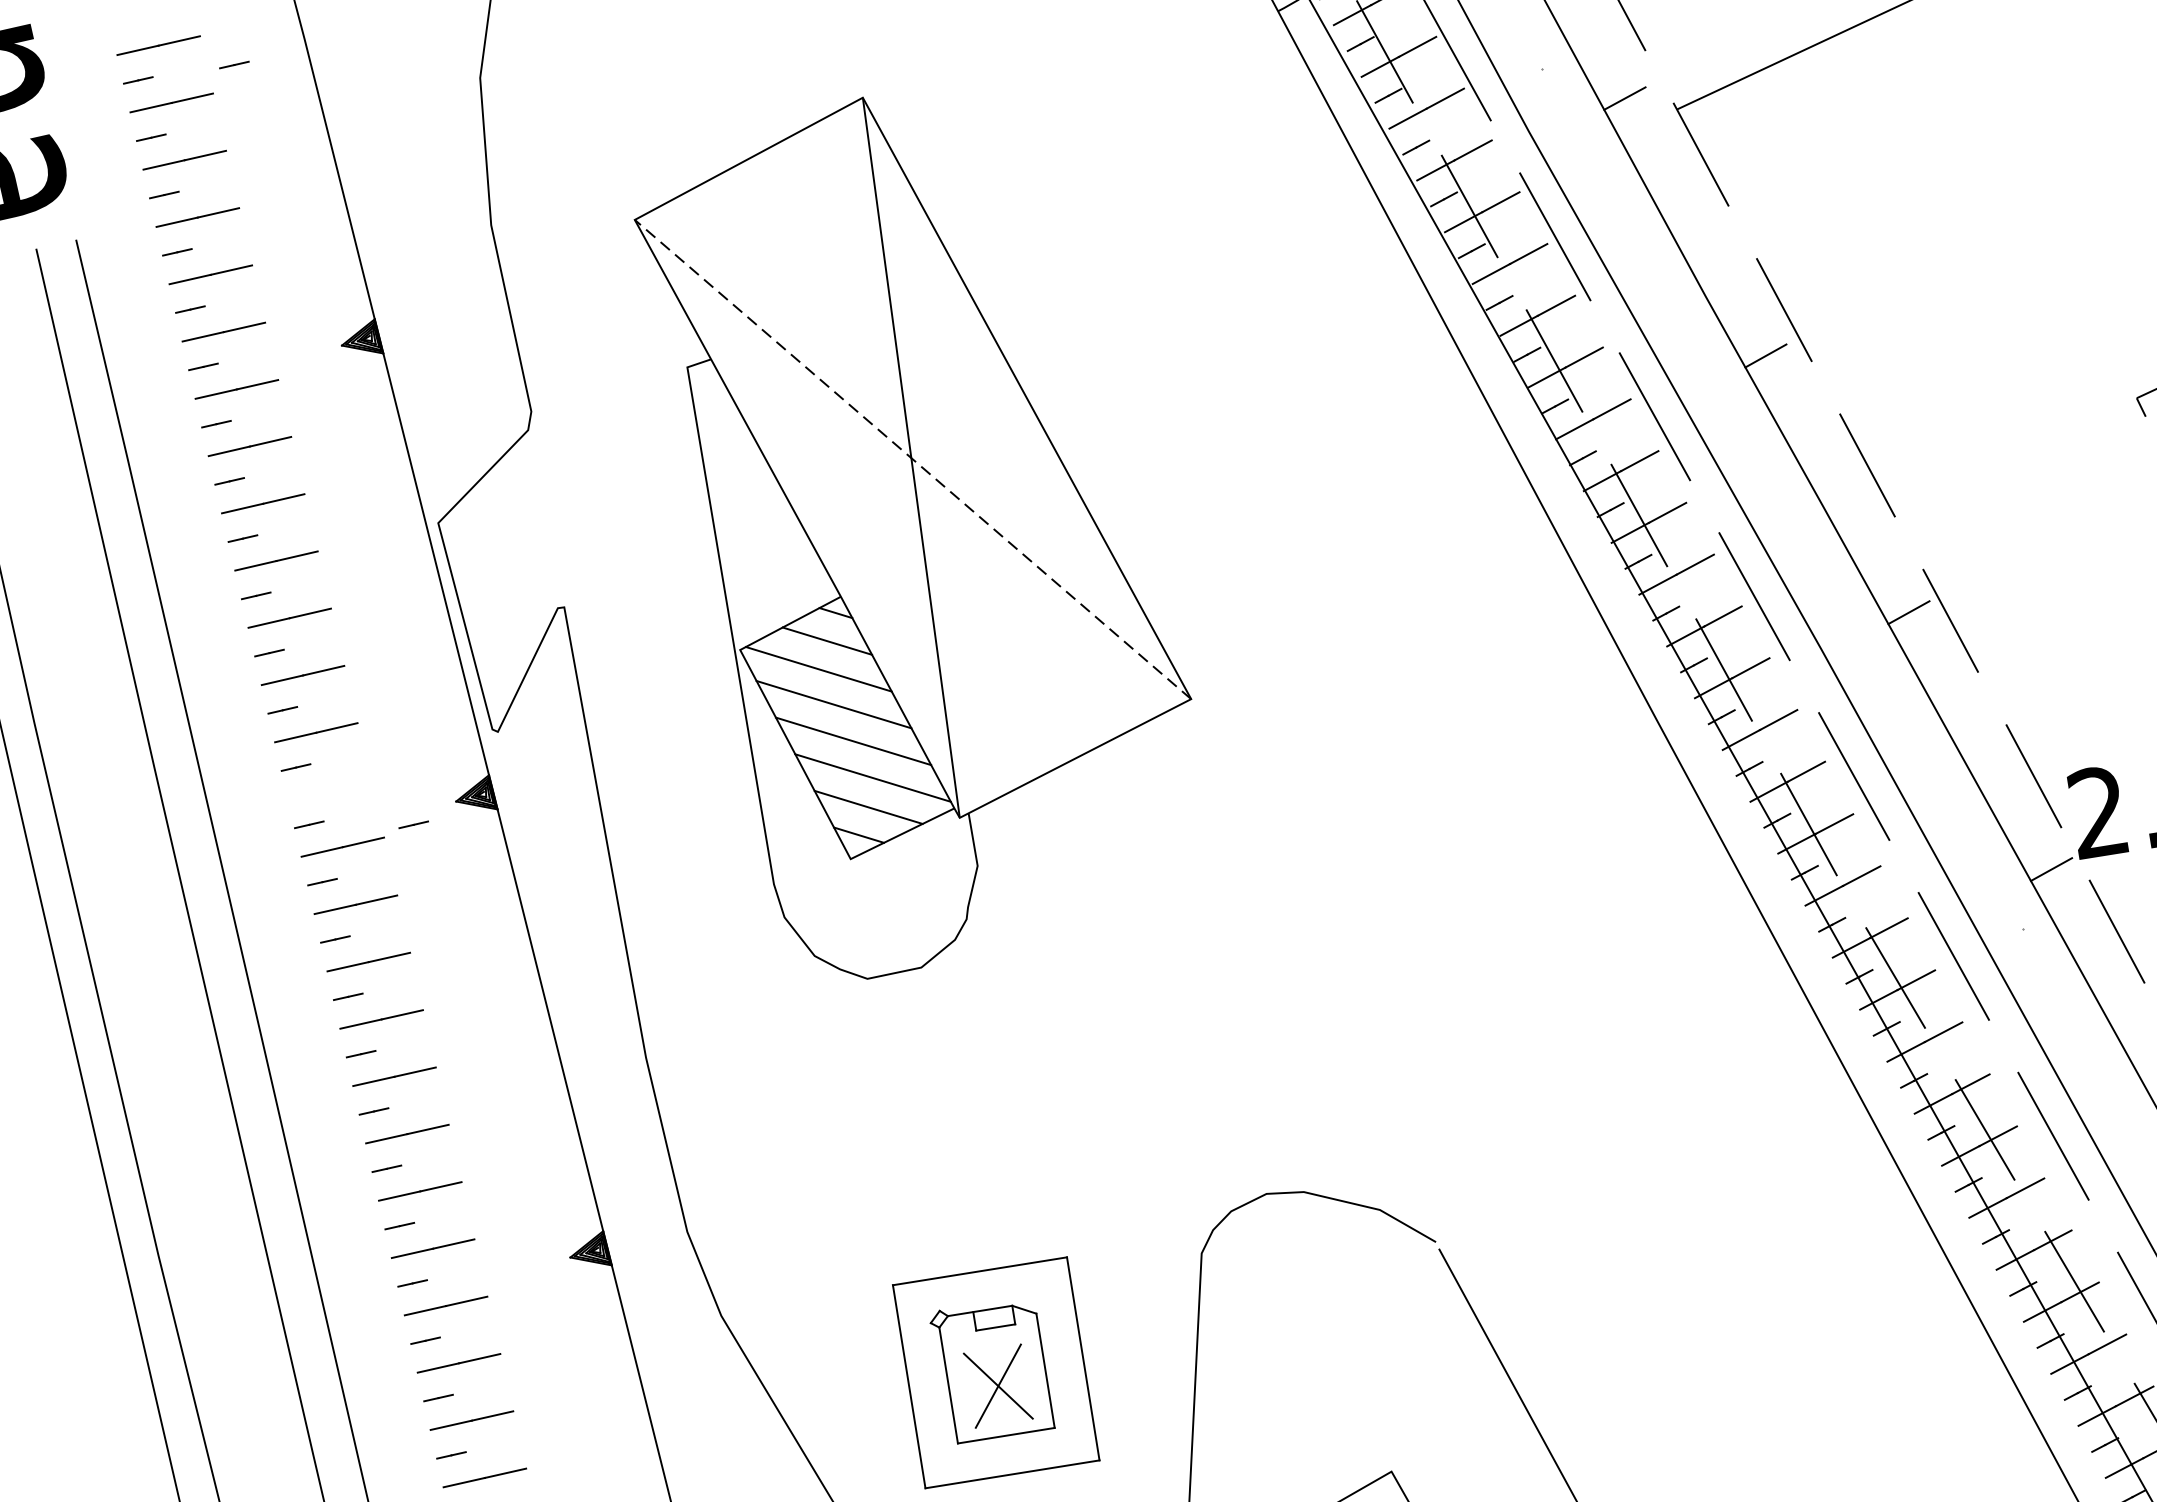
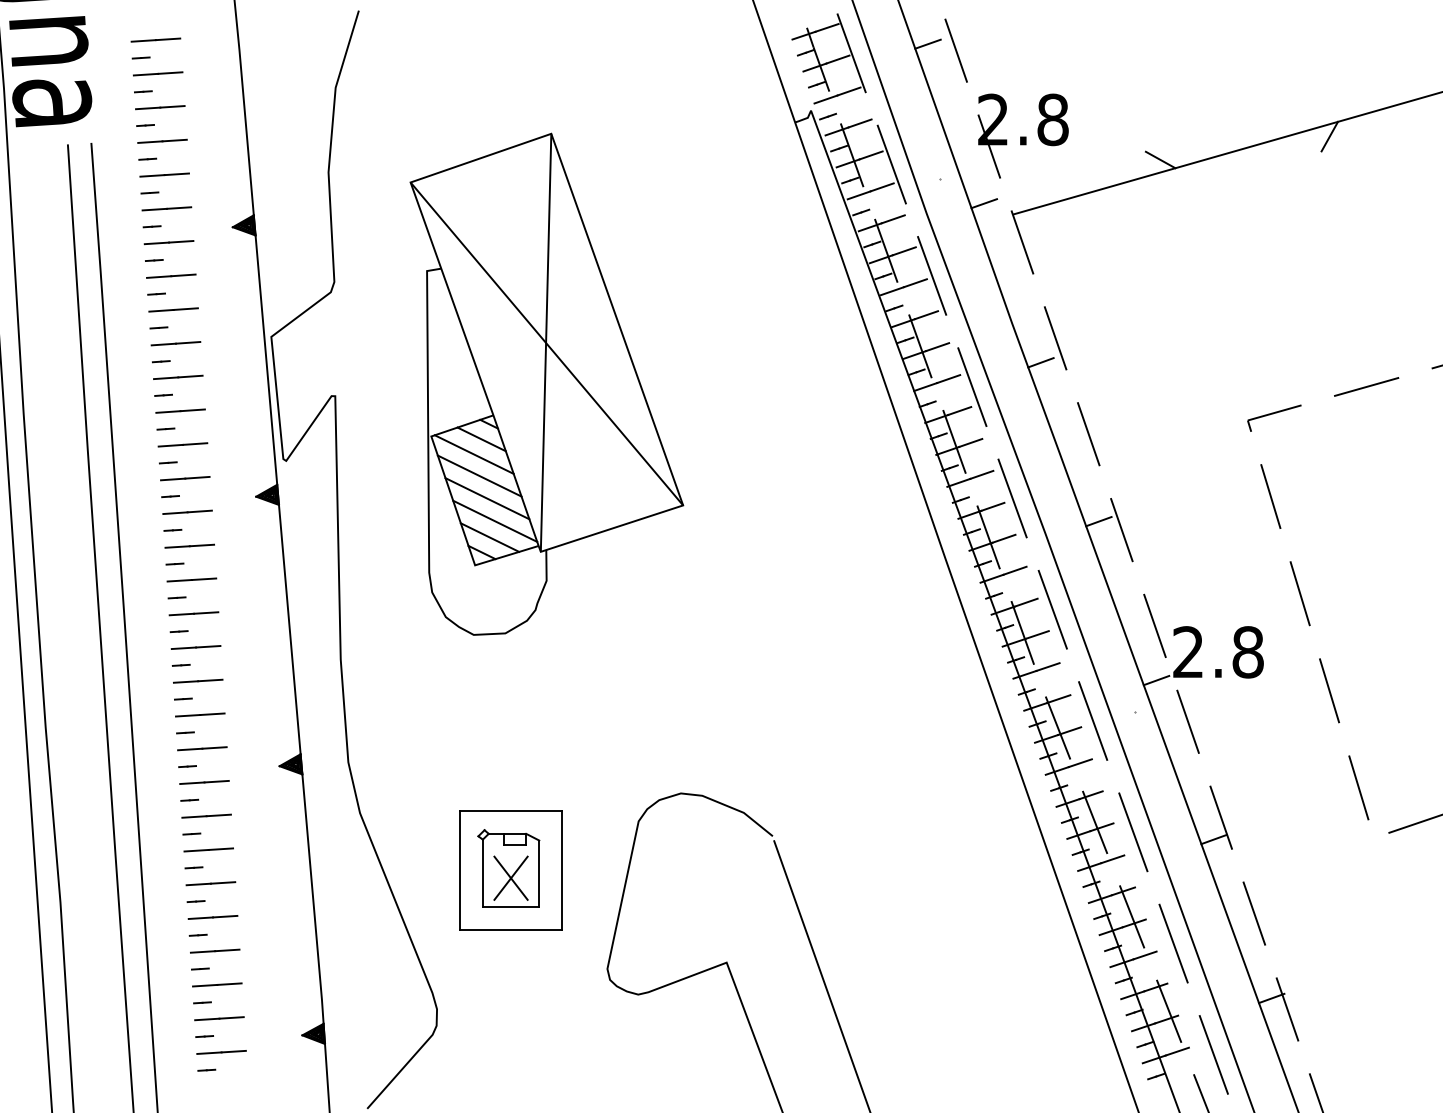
line: (233, 64) -> (196, 57), removed
line: (912, 458) -> (546, 343), dashed -> solid
line: (329, 789) -> (185, 478), added
line: (412, 823) -> (229, 505), removed

